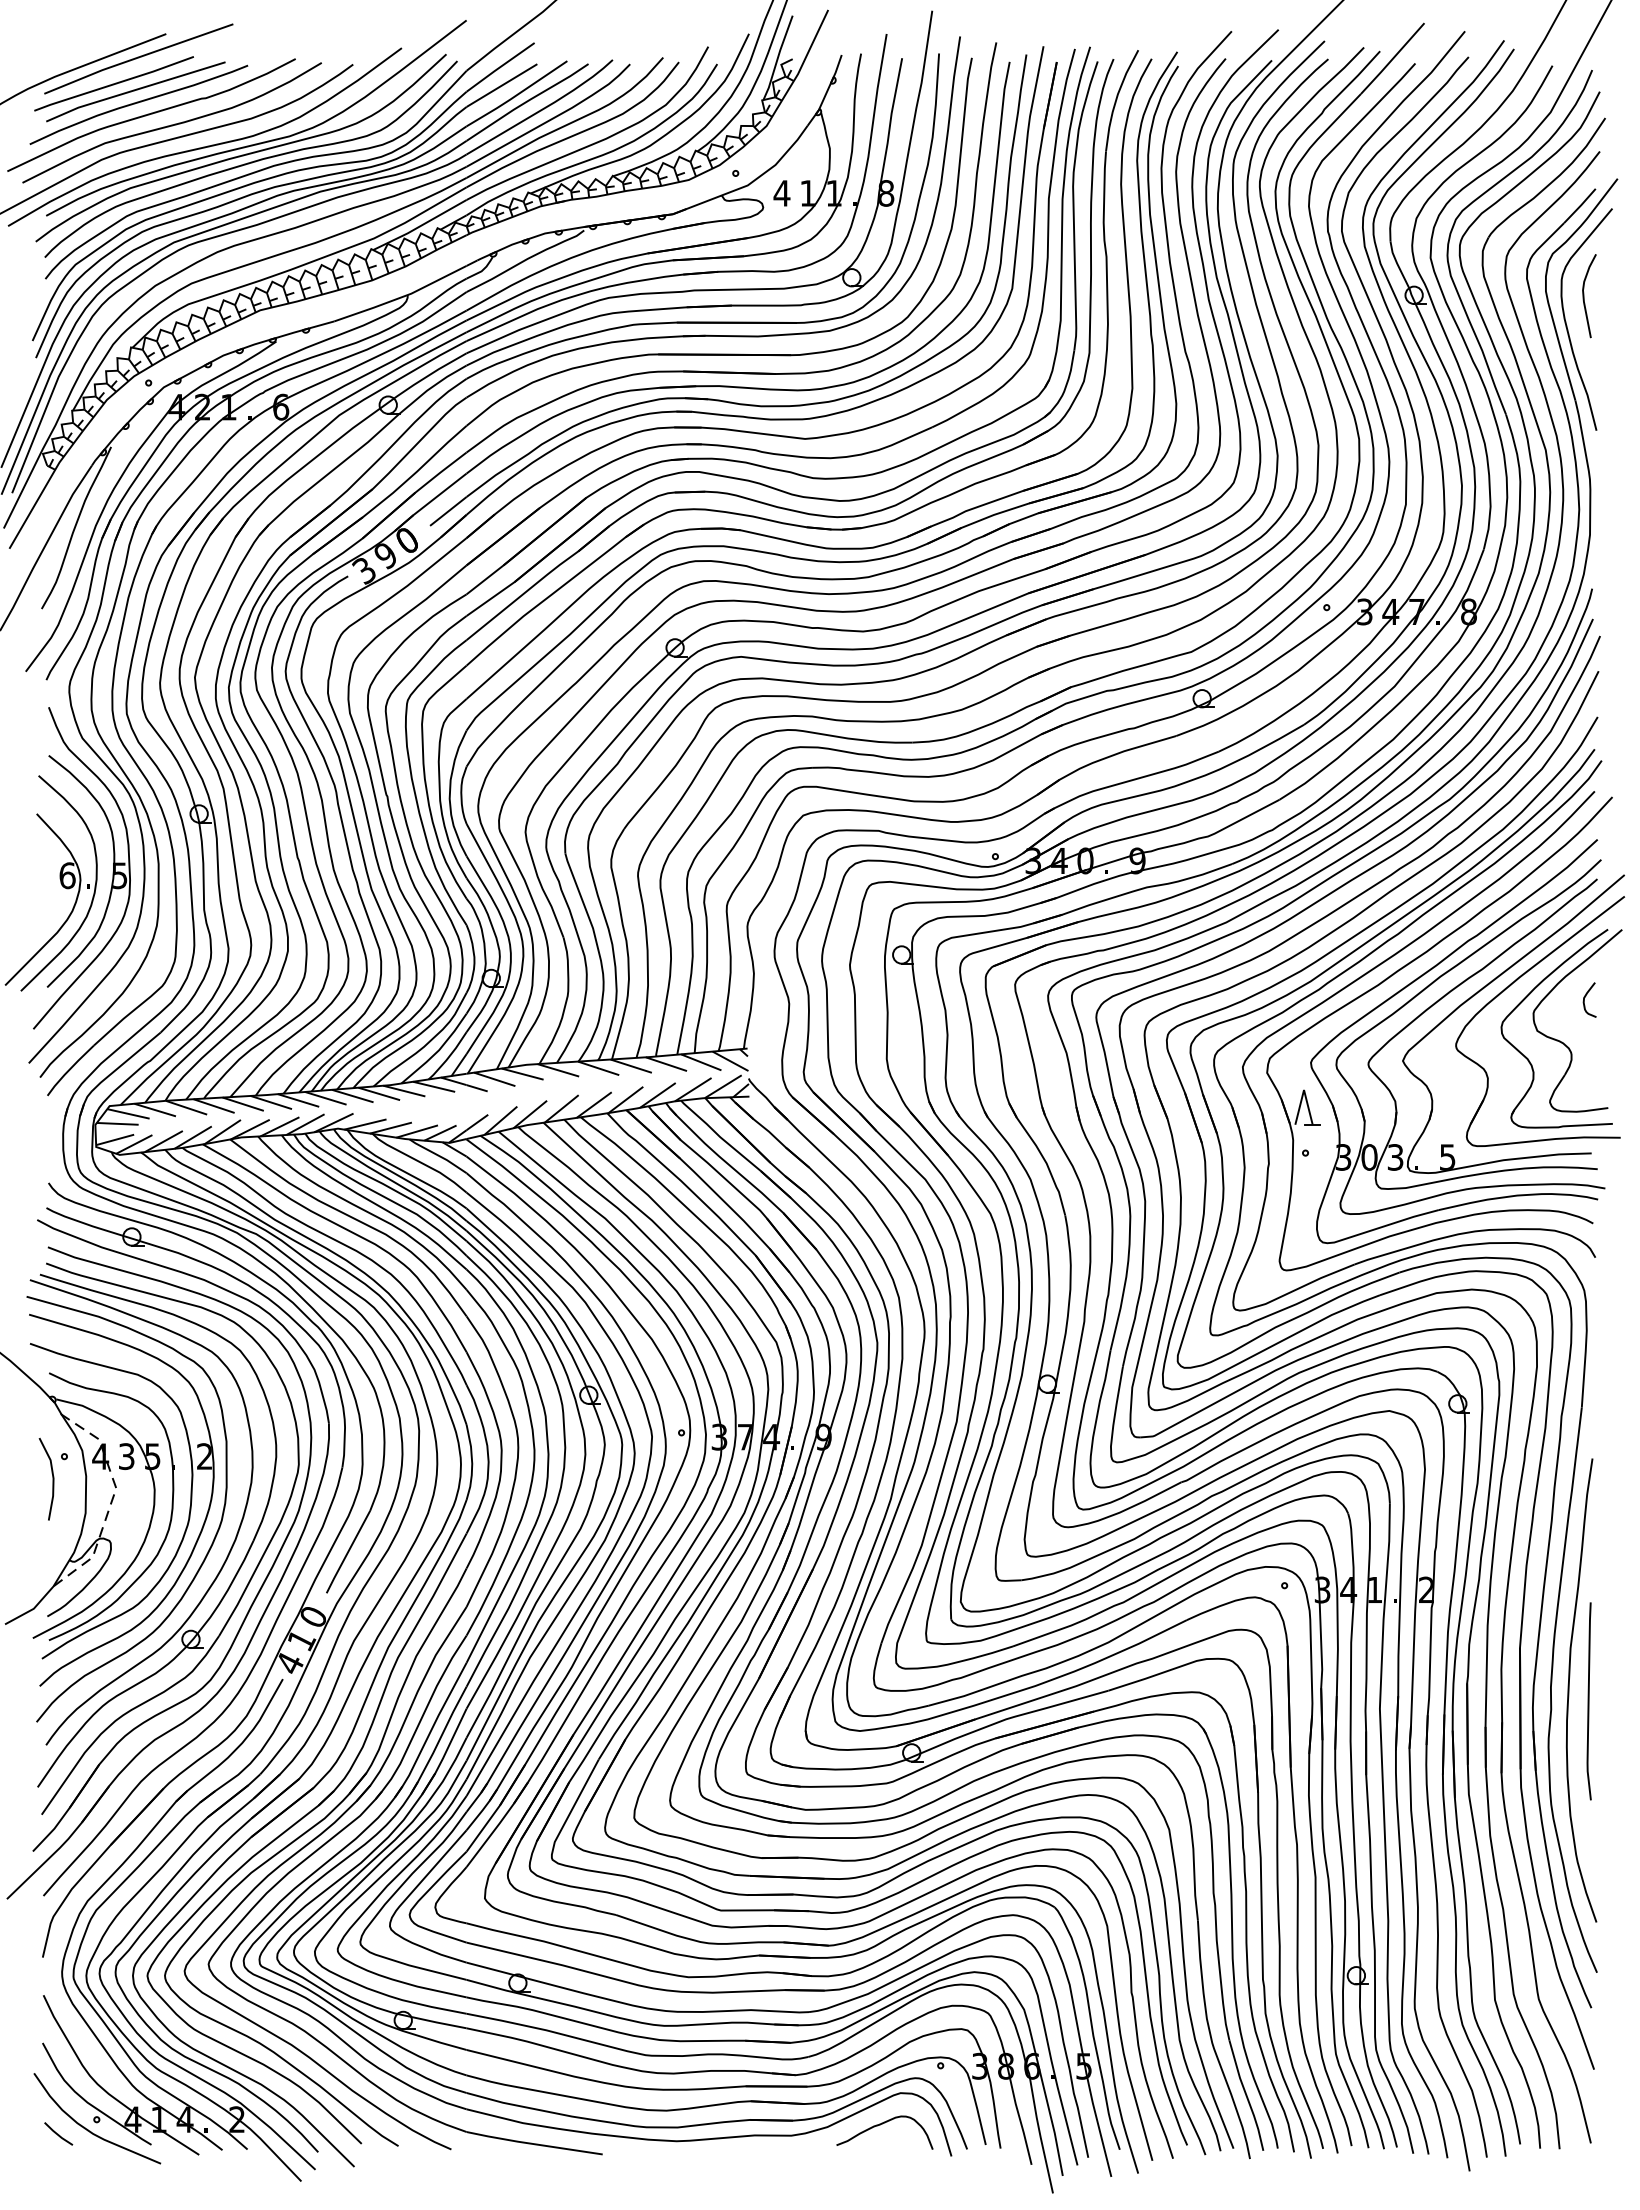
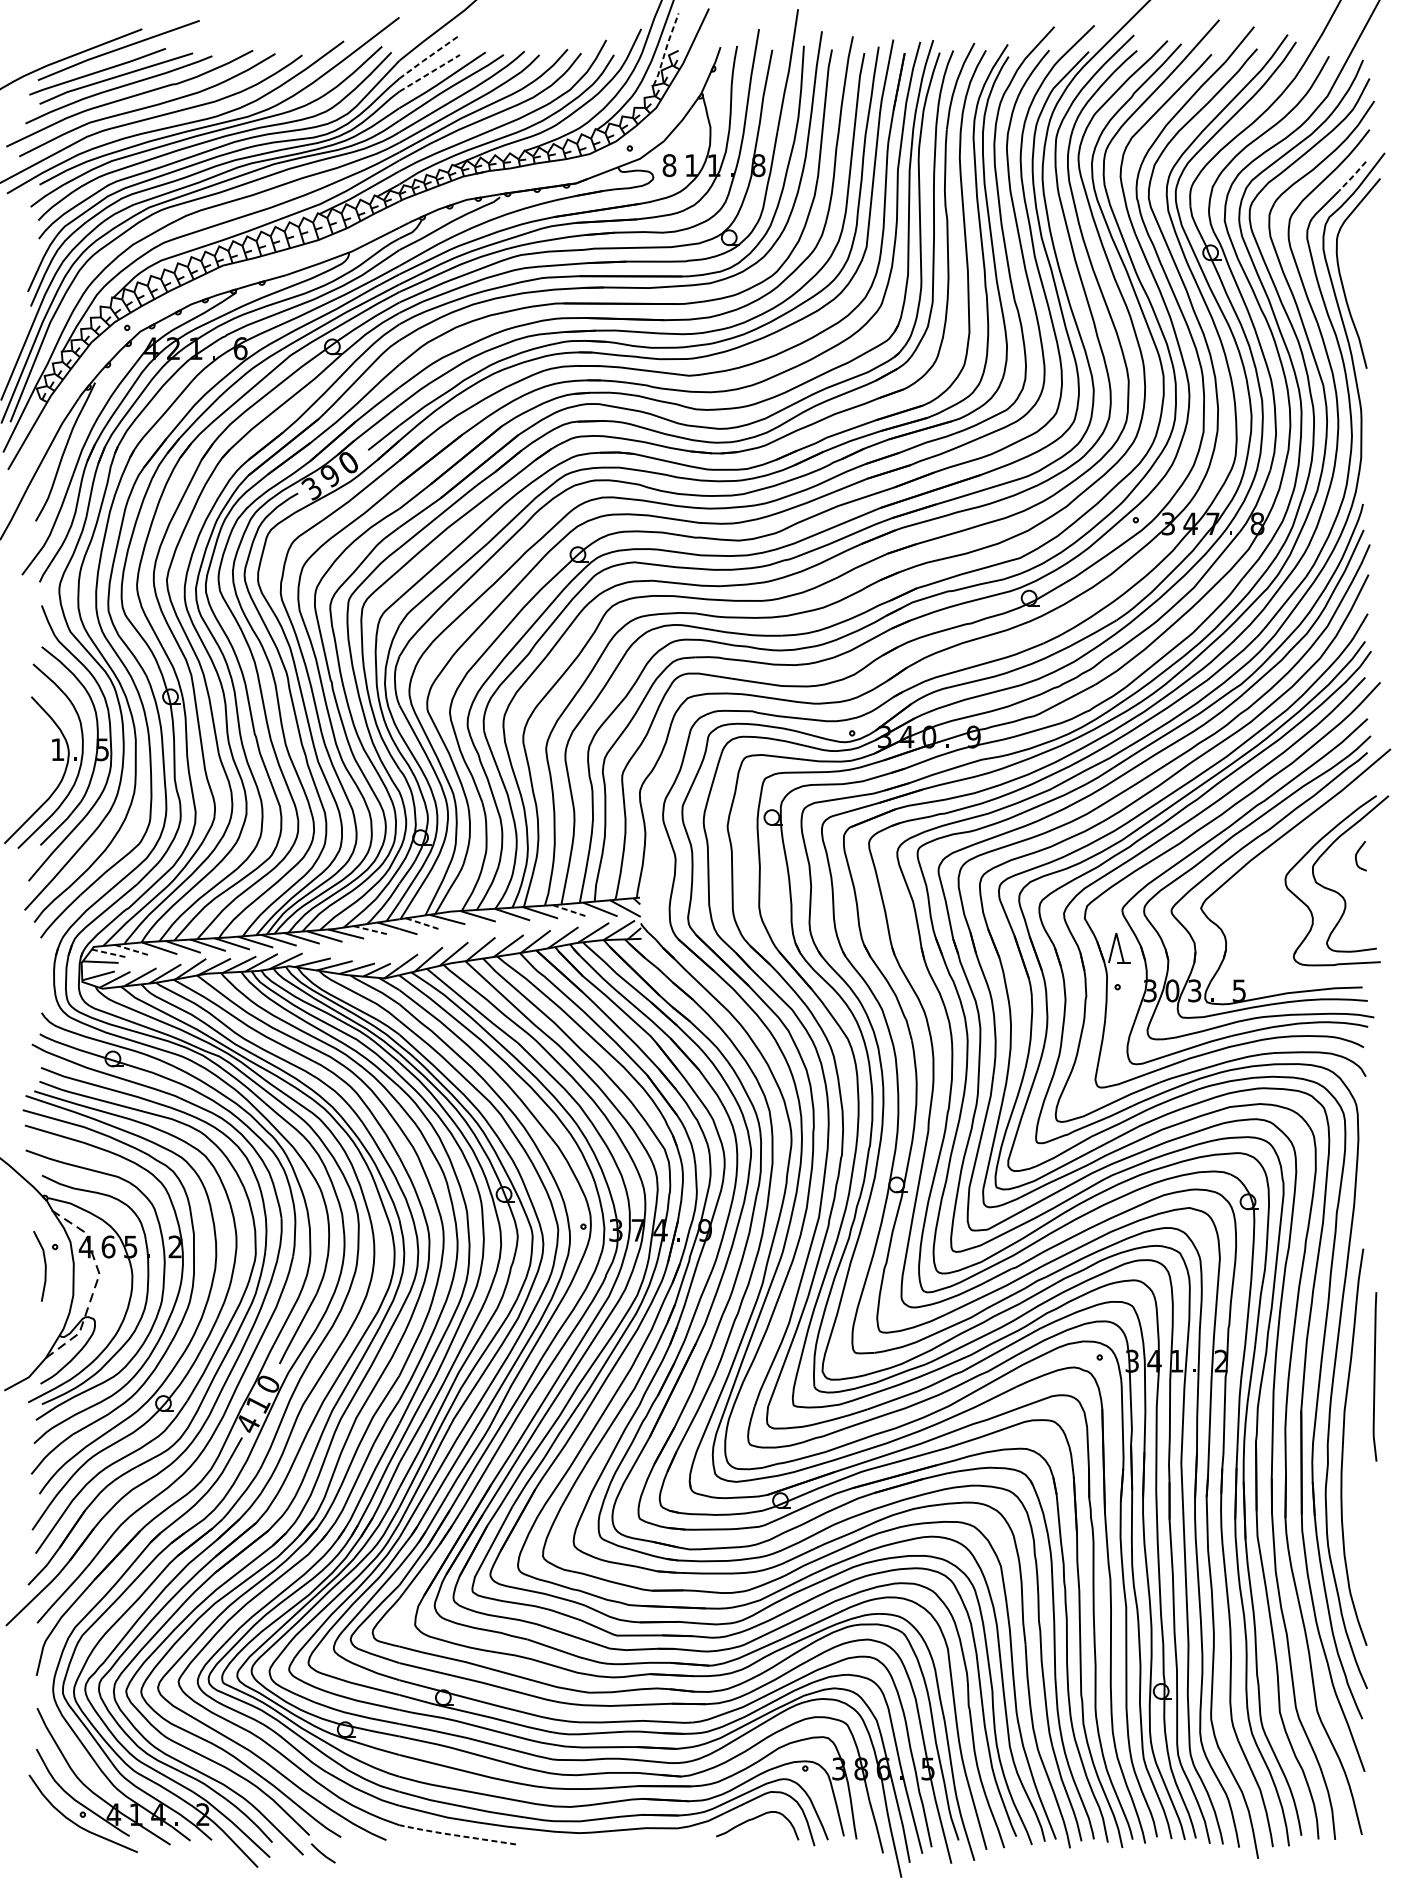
line: (777, 57) -> (665, 49), solid -> dashed
line: (500, 67) -> (428, 57), solid -> dashed
line: (502, 85) -> (430, 73), solid -> dashed
text: (781, 193) -> (669, 165), 4 -> 8
line: (1580, 206) -> (1353, 176), solid -> dashed
curve: (1584, 296) -> (1356, 253), removed
text: (67, 875) -> (57, 749), 6 -> 1
part: (1509, 987) -> (1292, 845), removed
line: (666, 1064) -> (570, 911), solid -> dashed
line: (494, 1079) -> (423, 924), solid -> dashed
line: (434, 1086) -> (371, 930), solid -> dashed
line: (155, 1110) -> (133, 950), solid -> dashed
line: (128, 1113) -> (110, 953), solid -> dashed
text: (126, 1456) -> (108, 1246), 3 -> 6
line: (1588, 1701) -> (1374, 1377), moved
line: (57, 2133) -> (322, 1853), moved
line: (532, 2143) -> (455, 1835), solid -> dashed

